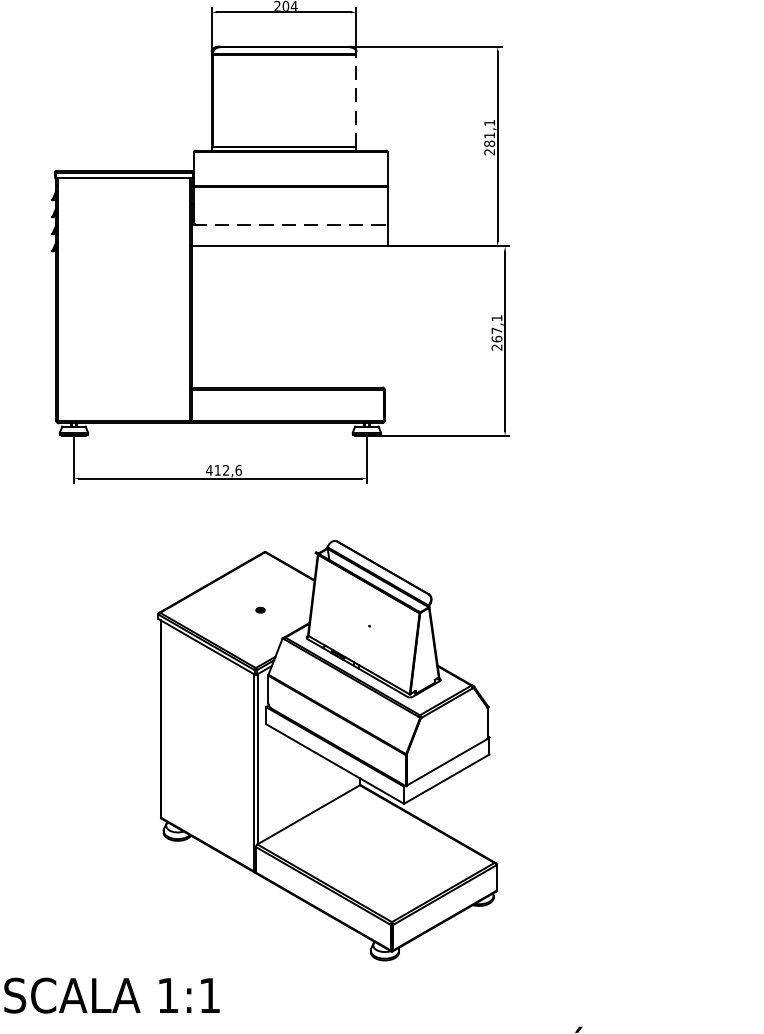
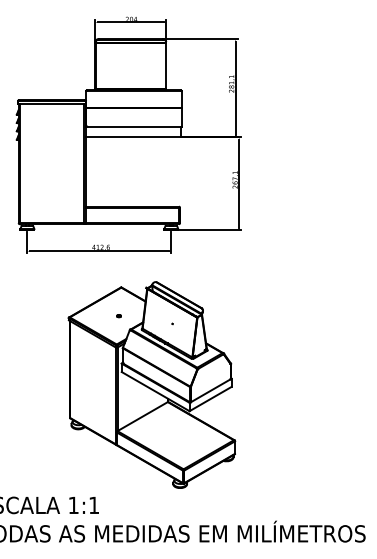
line: (357, 102) -> (166, 66), dashed -> solid
line: (289, 226) -> (133, 127), dashed -> solid

